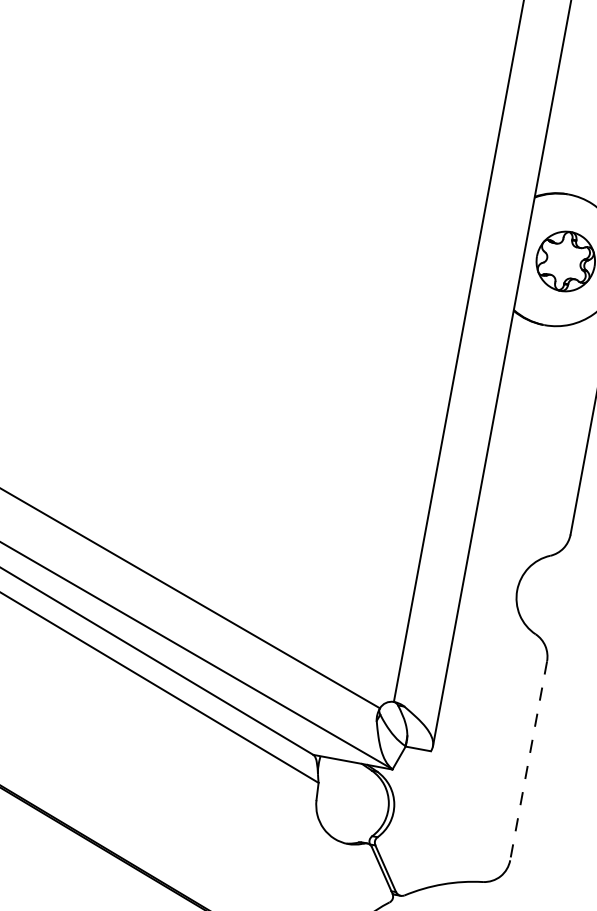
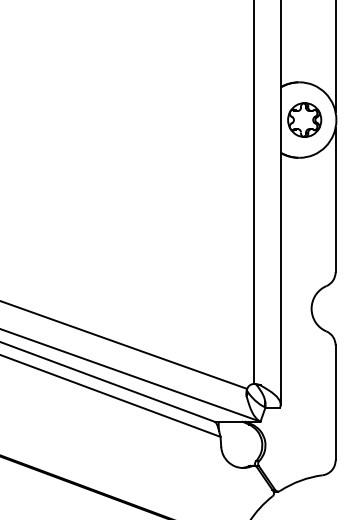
line: (528, 761) -> (335, 403), dashed -> solid

